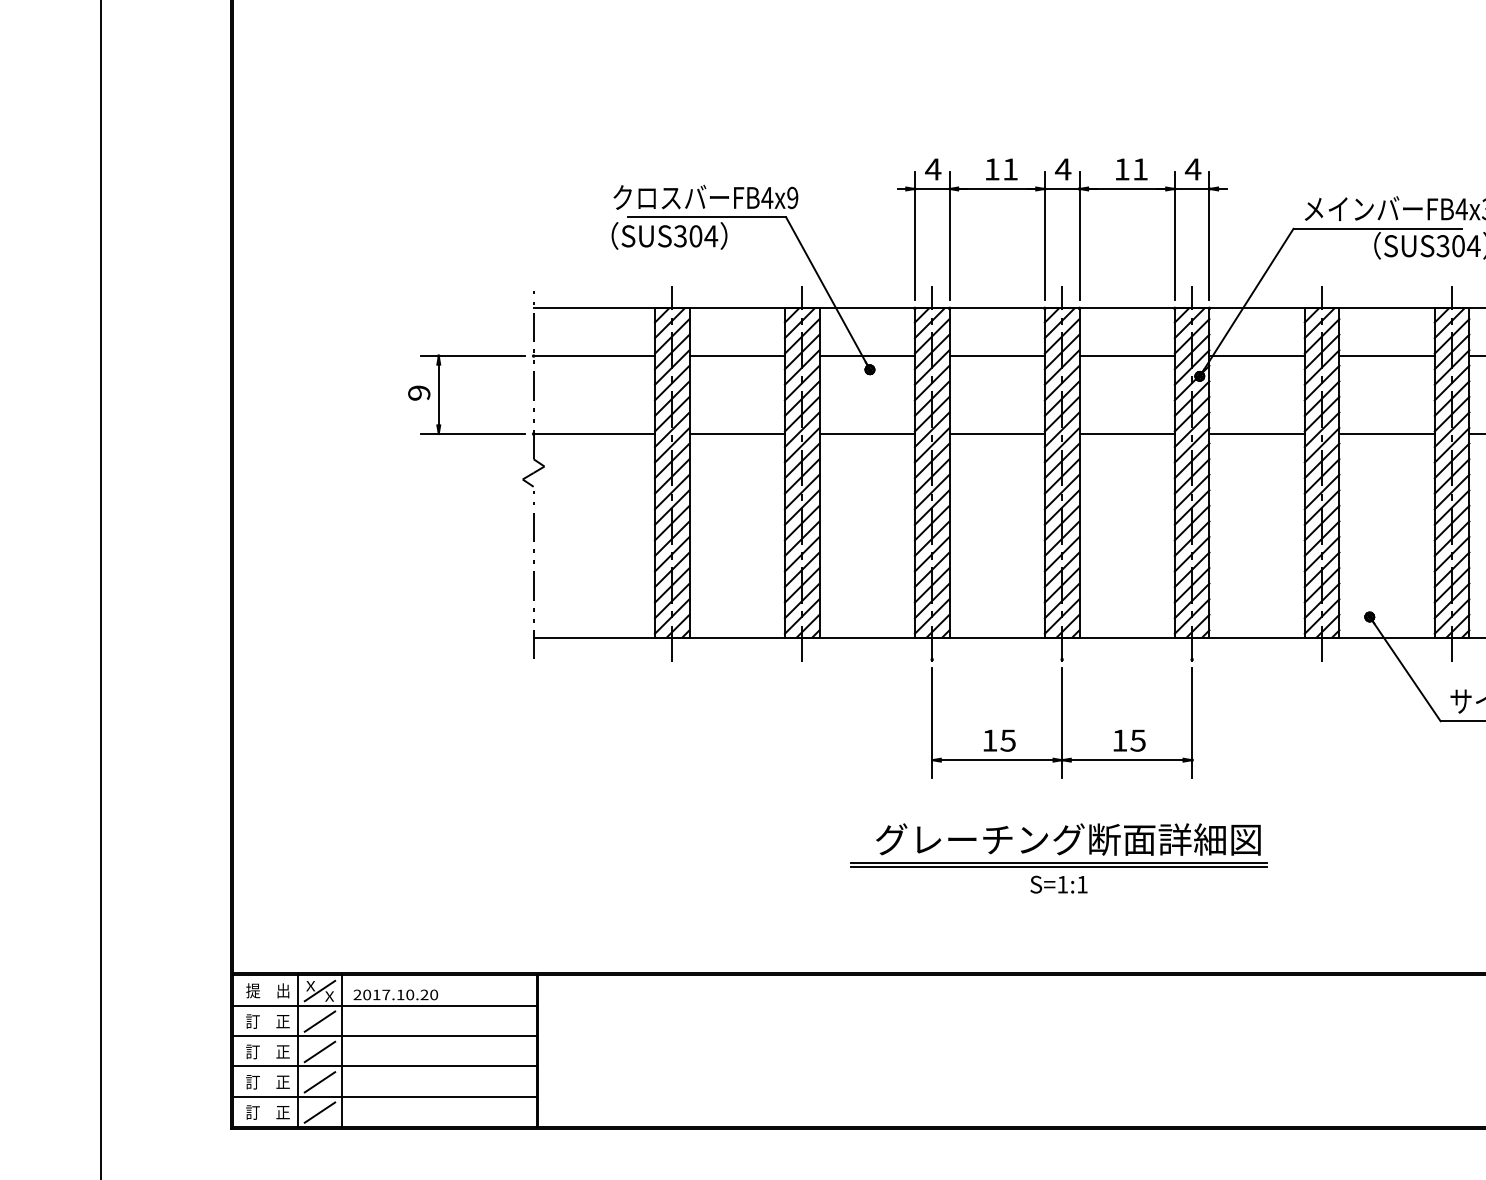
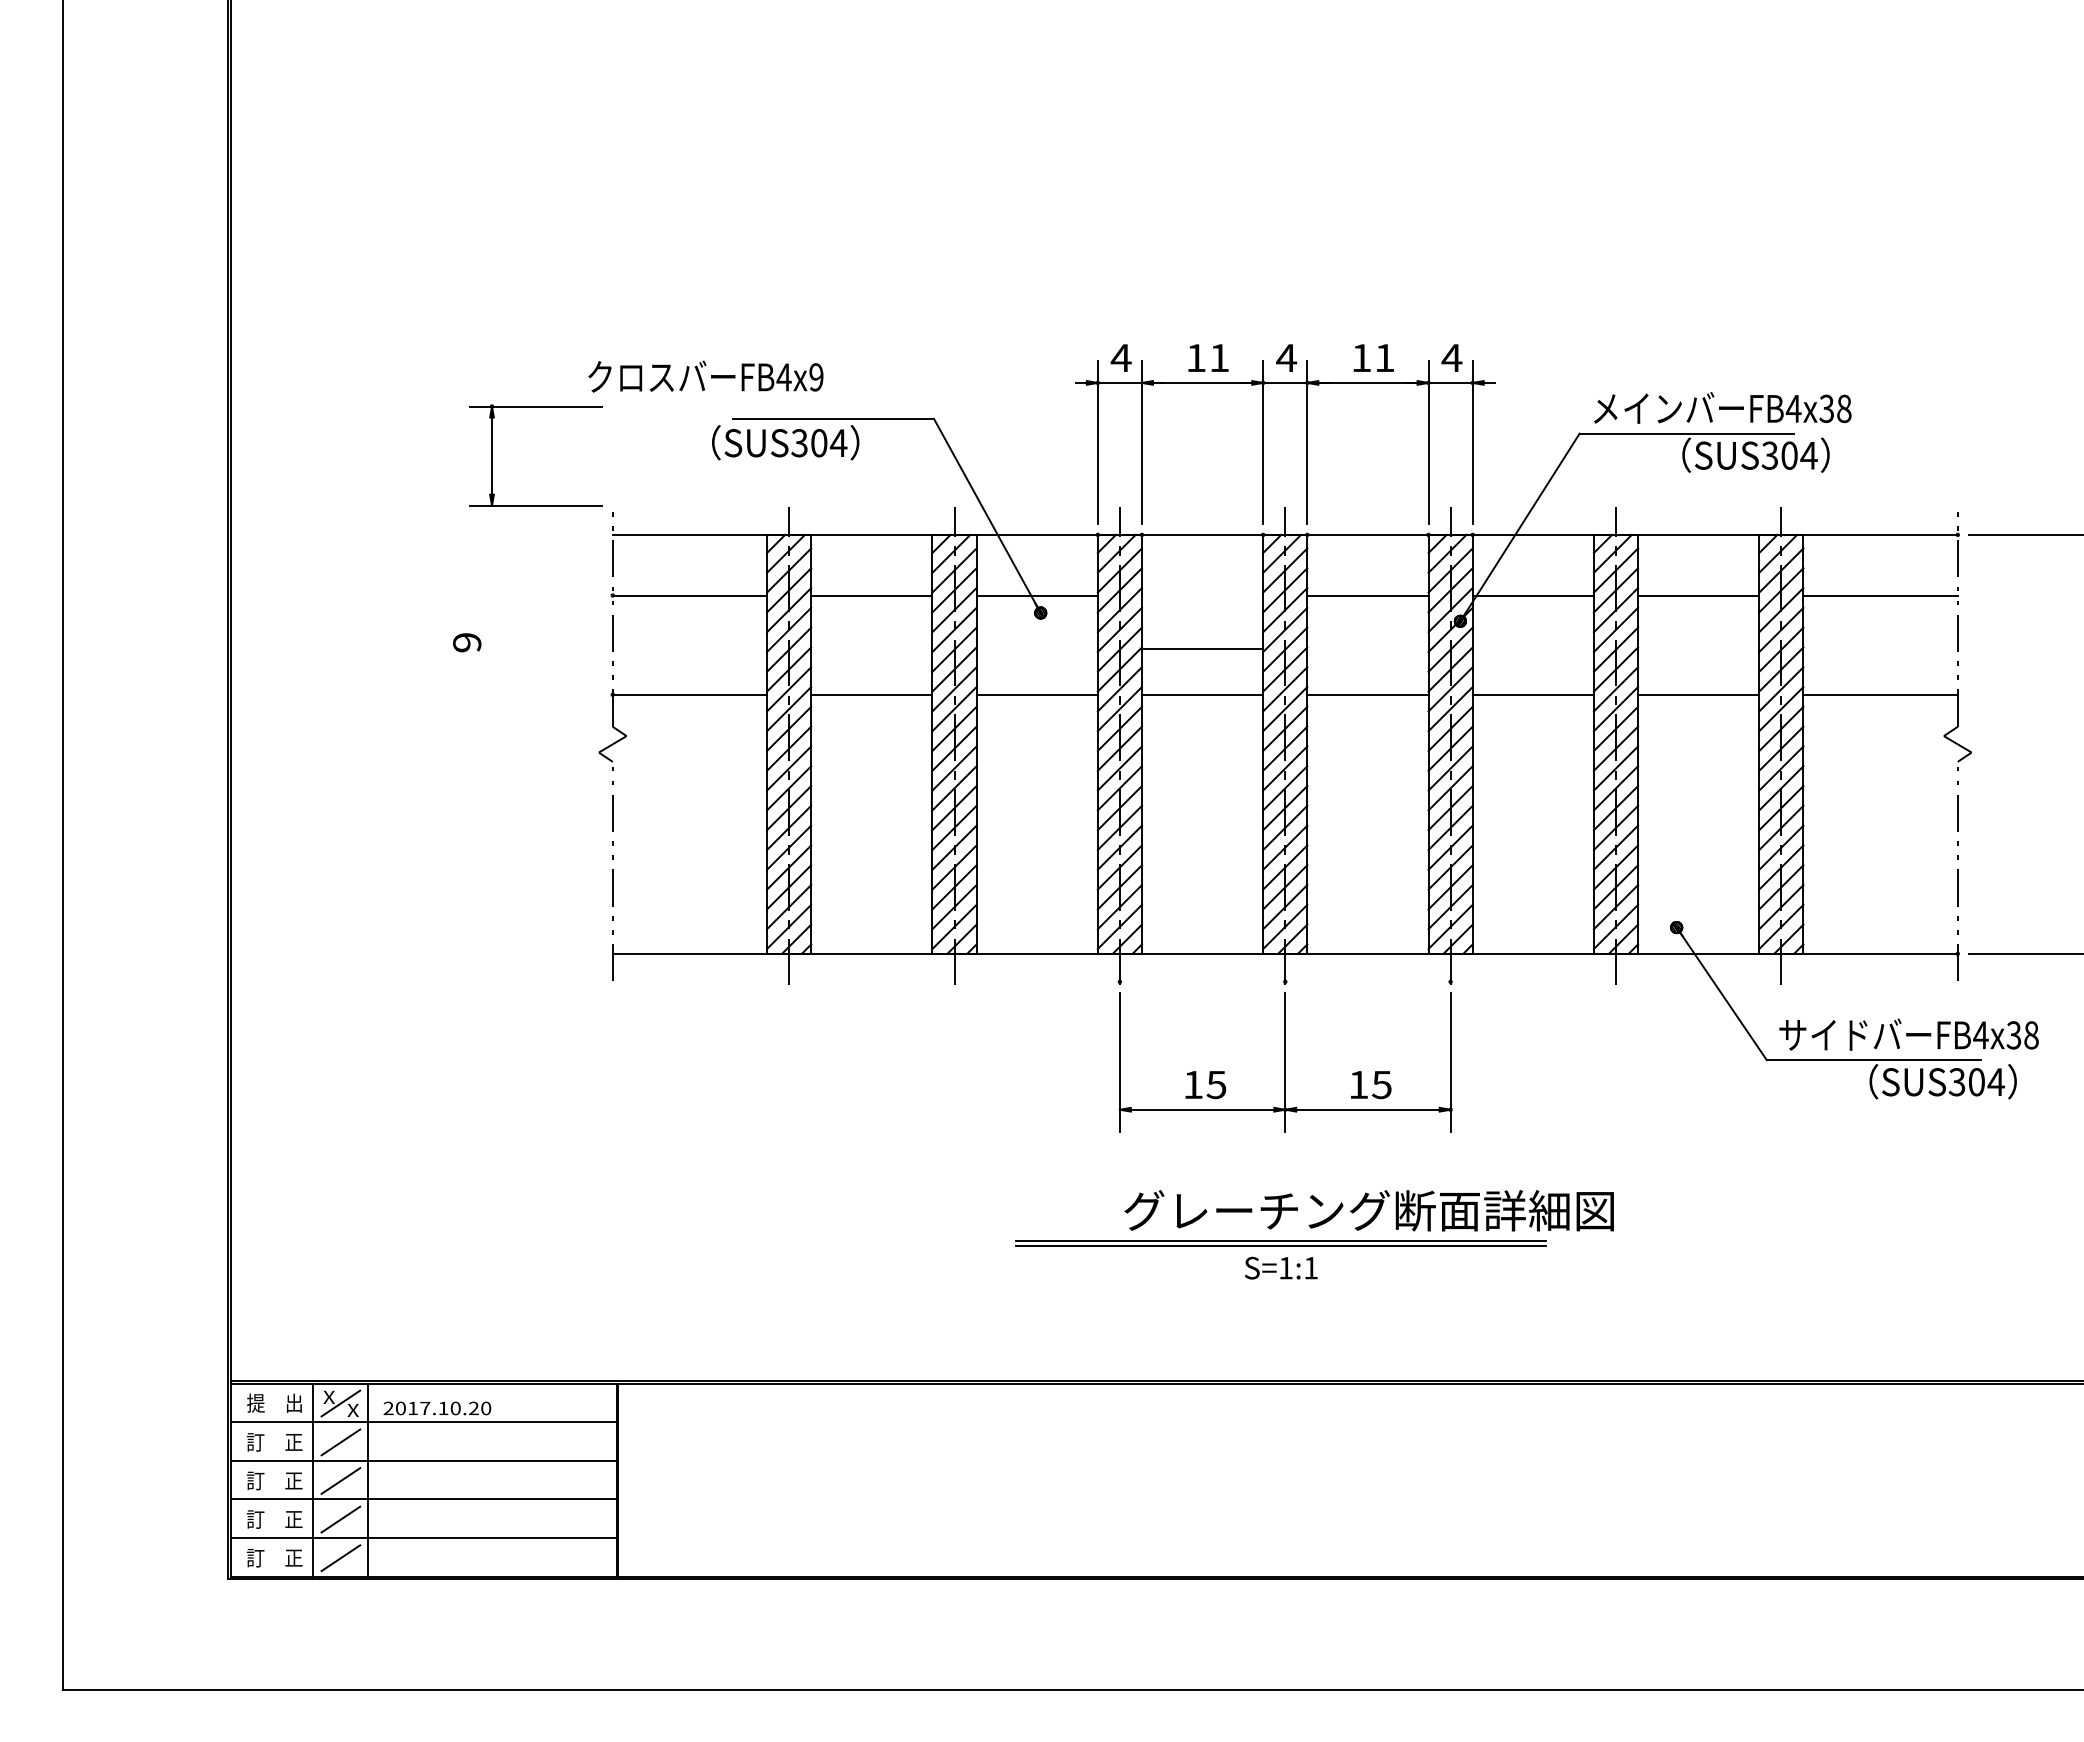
text: (705, 197) -> (705, 376), moved
line: (997, 356) -> (1202, 648), moved
part: (439, 394) -> (492, 455), moved
text: (1067, 839) -> (1368, 1210), moved

